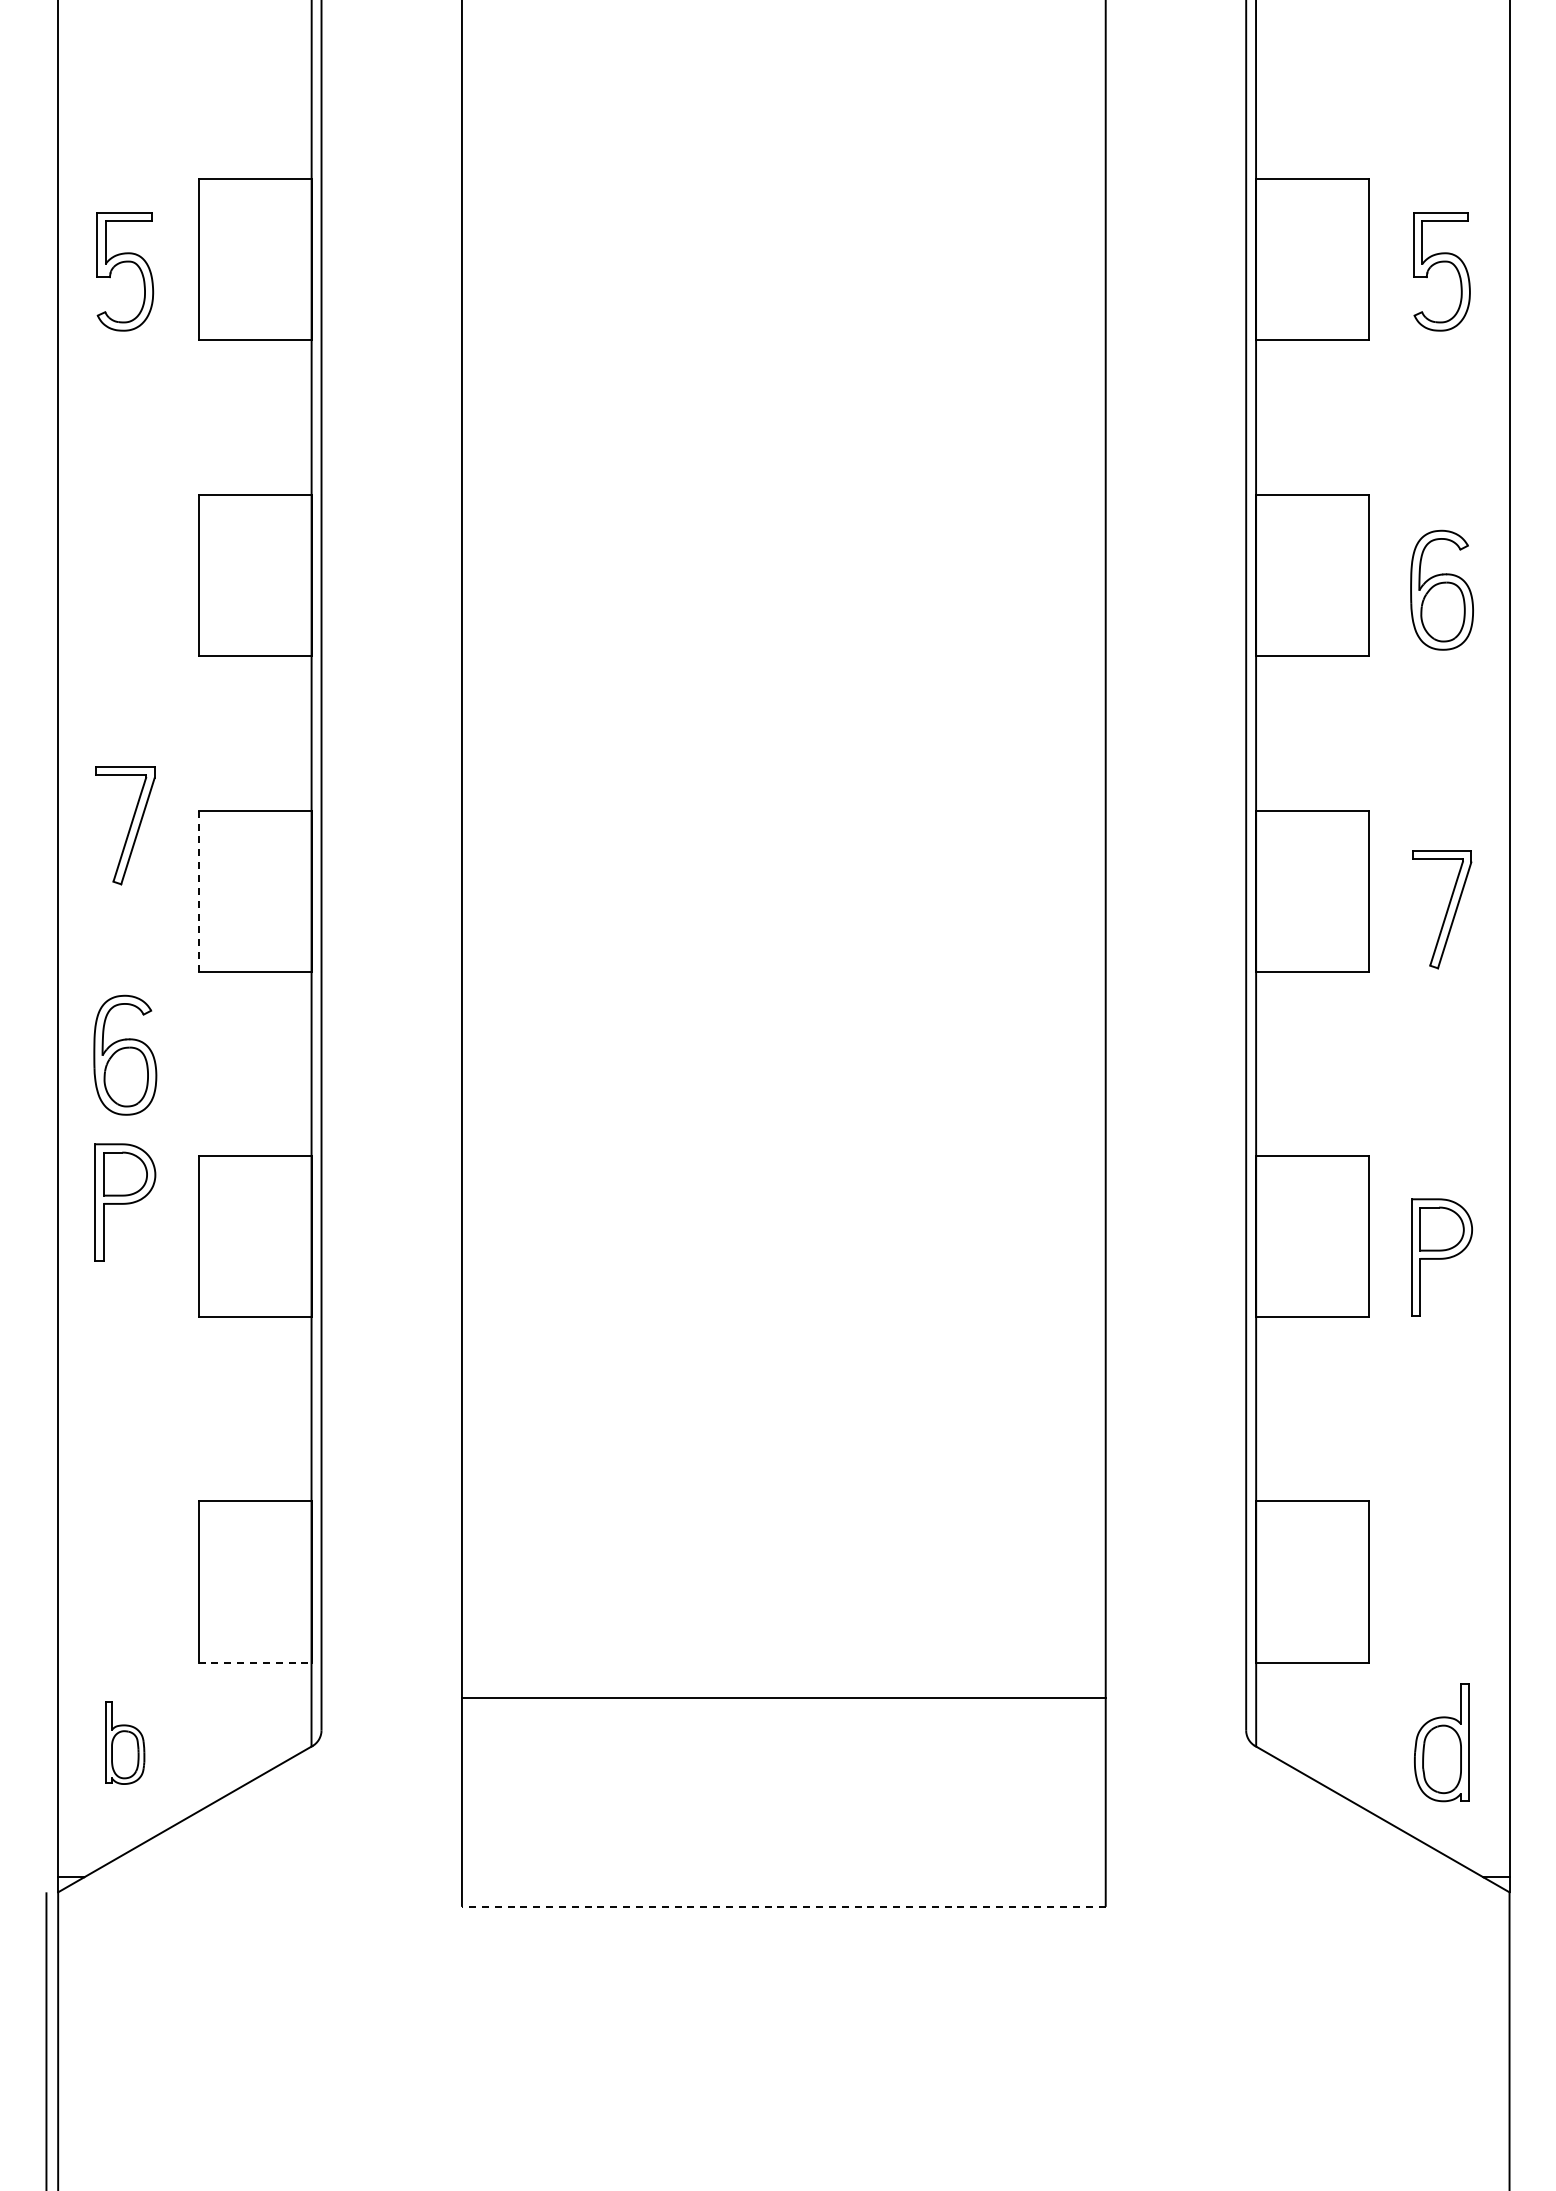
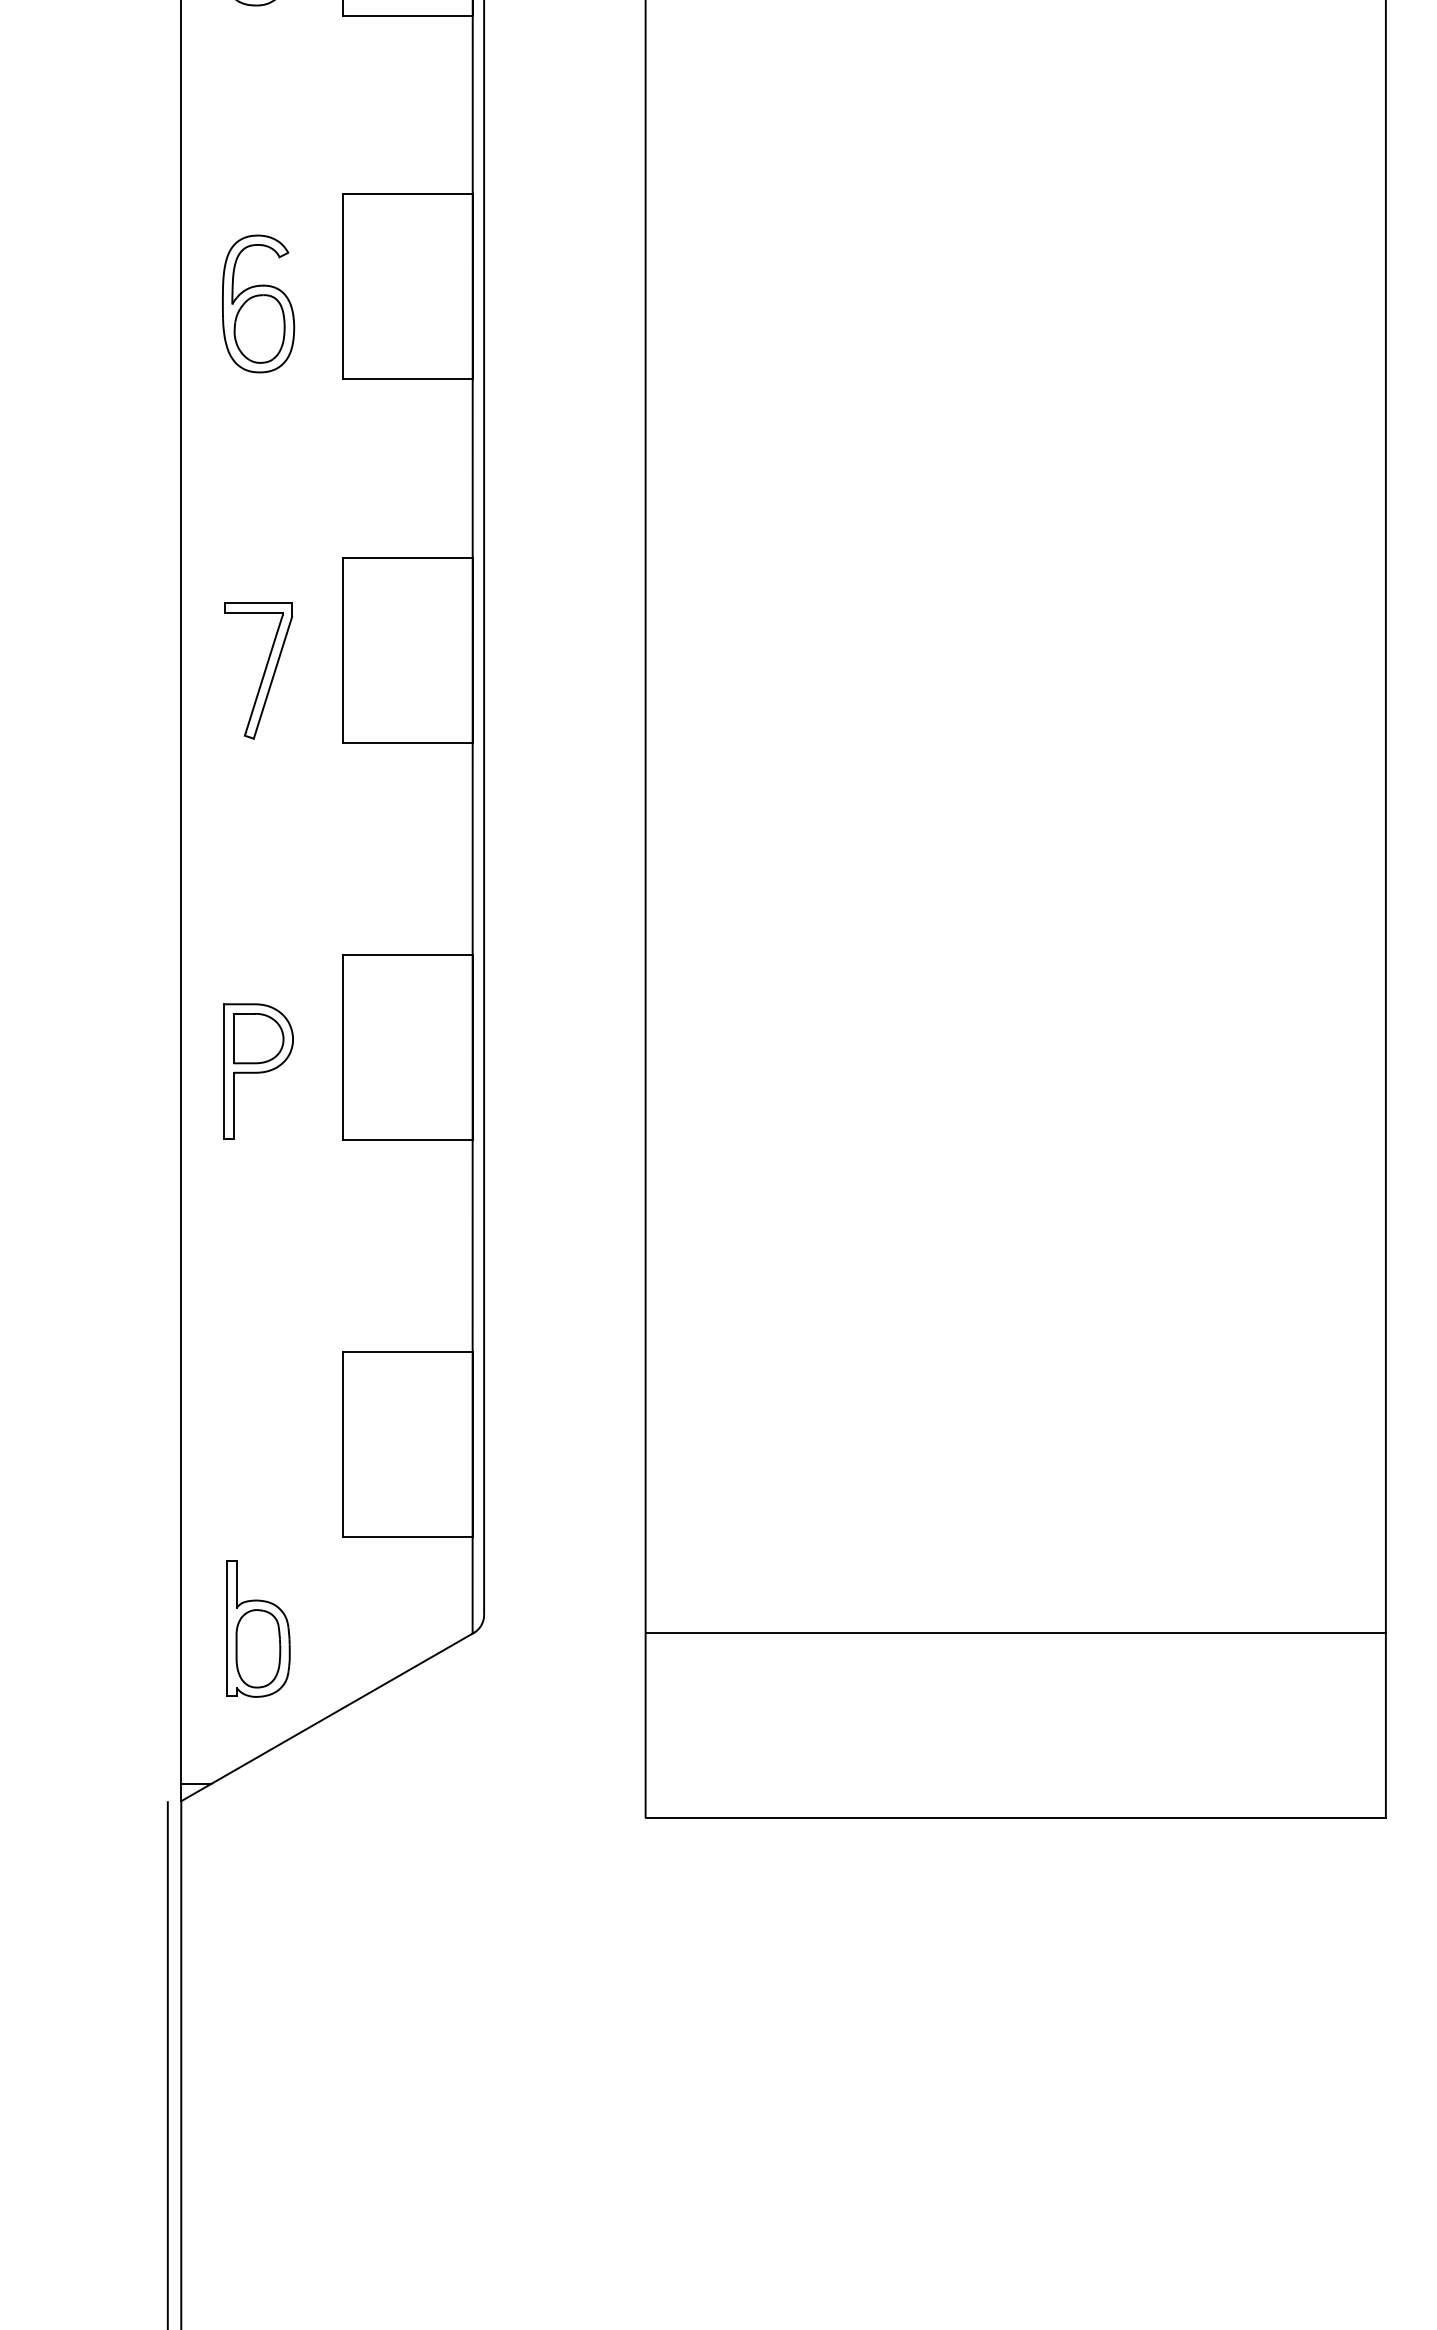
part: (125, 825) -> (258, 671), moved
line: (198, 891) -> (342, 650), dashed -> solid
part: (125, 1054) -> (258, 303), moved
part: (125, 1202) -> (258, 1071), moved
line: (255, 1662) -> (408, 1536), dashed -> solid
line: (783, 1698) -> (1015, 1633), moved
part: (125, 1742) -> (258, 1628), size x1.43
line: (783, 1906) -> (1015, 1817), dashed -> solid

